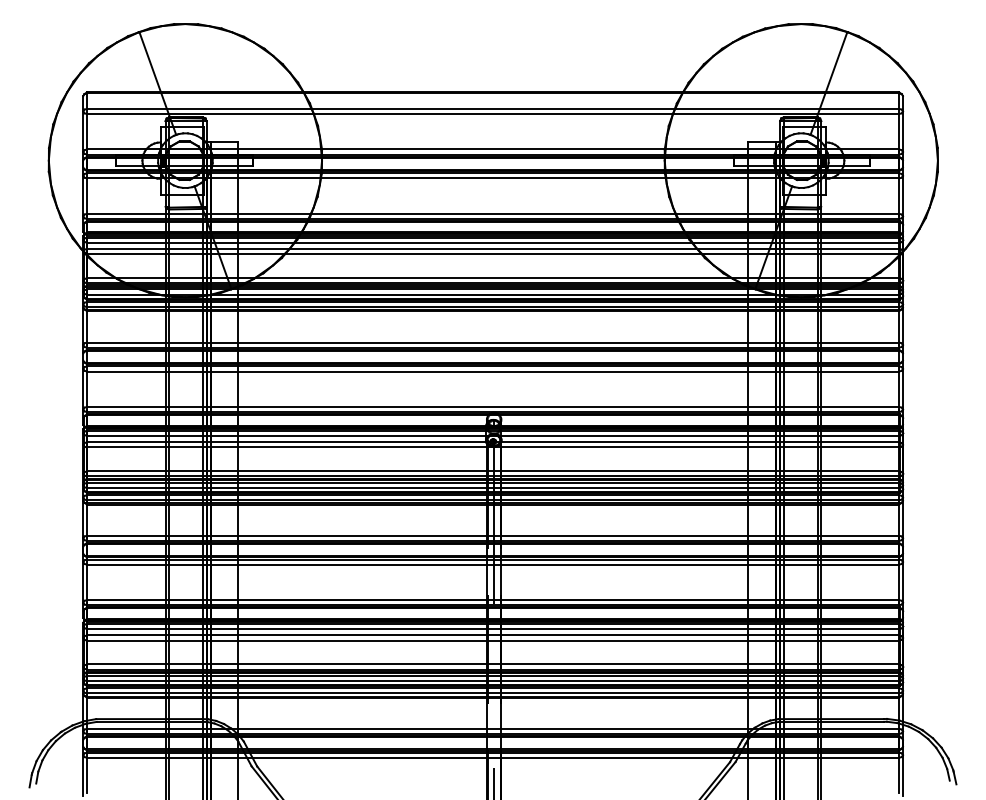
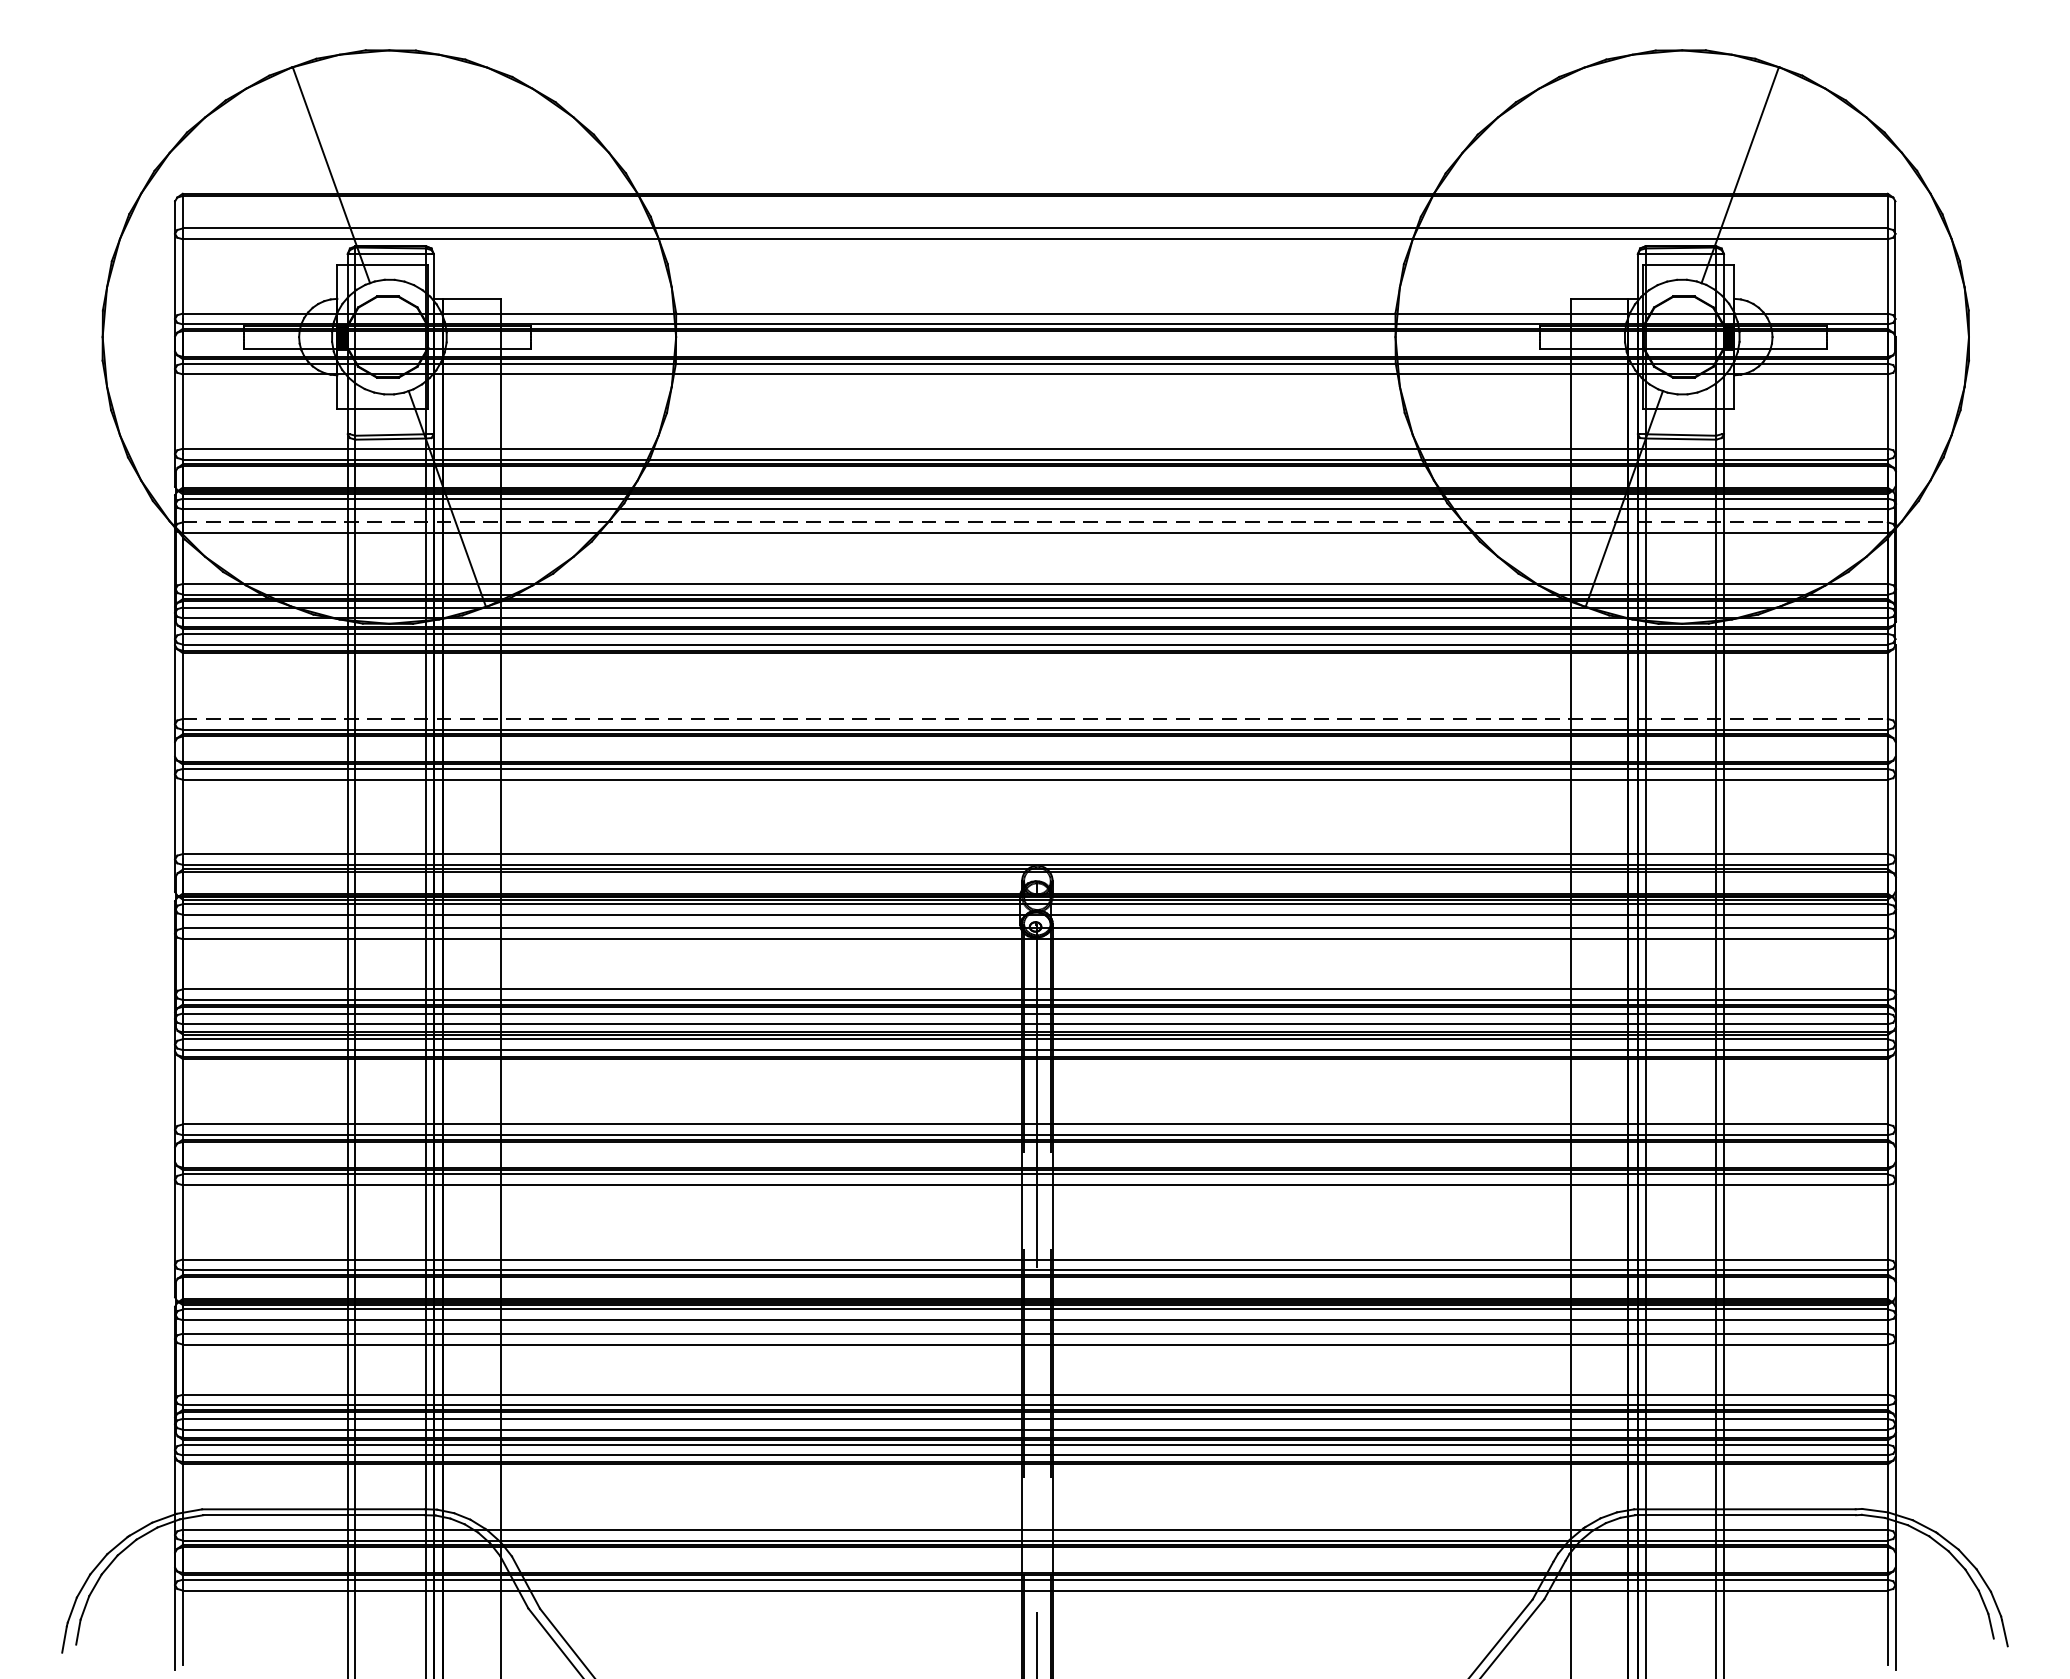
line: (493, 248) -> (1036, 521), solid -> dashed
line: (493, 342) -> (1036, 718), solid -> dashed

